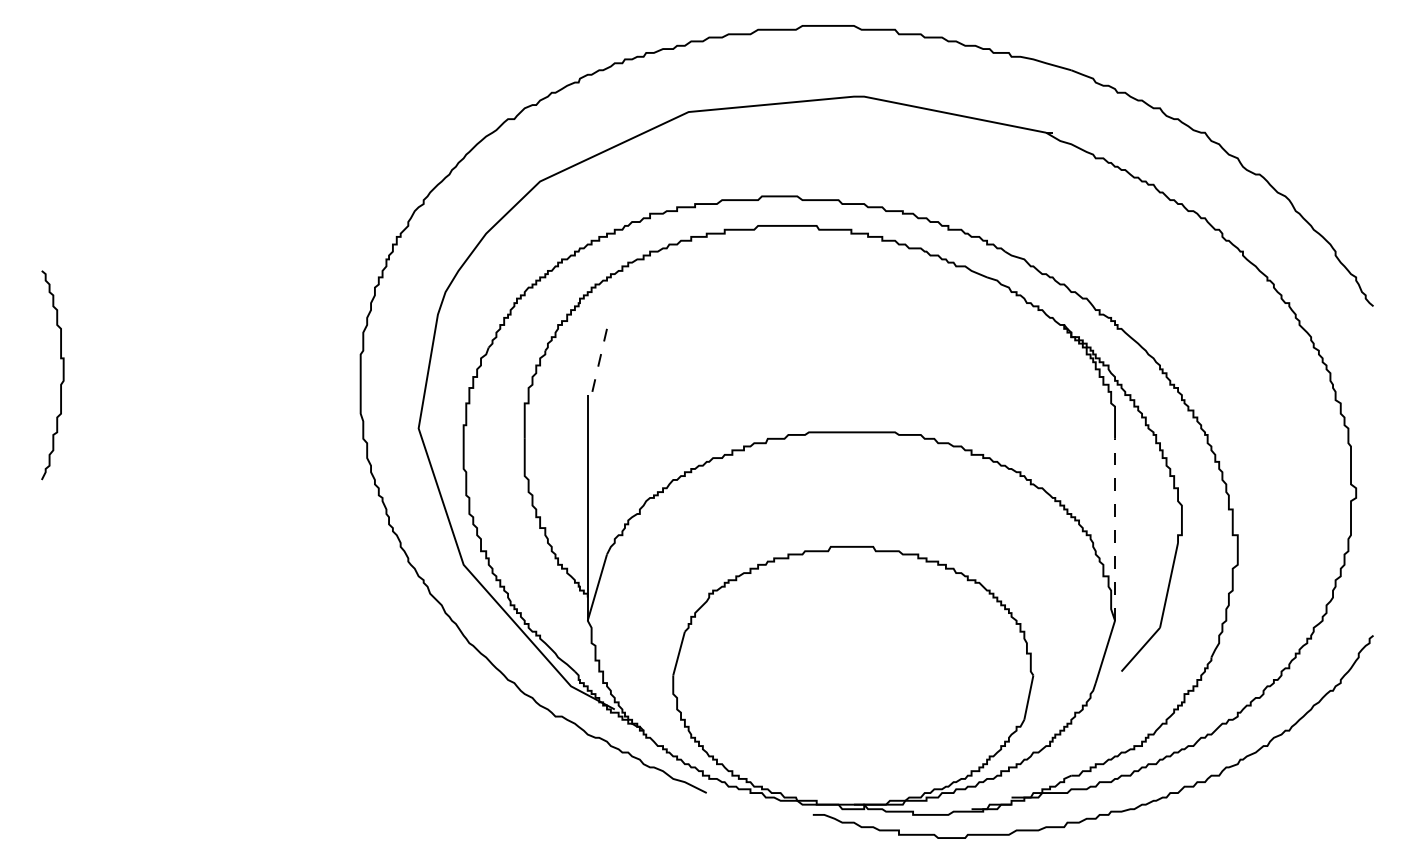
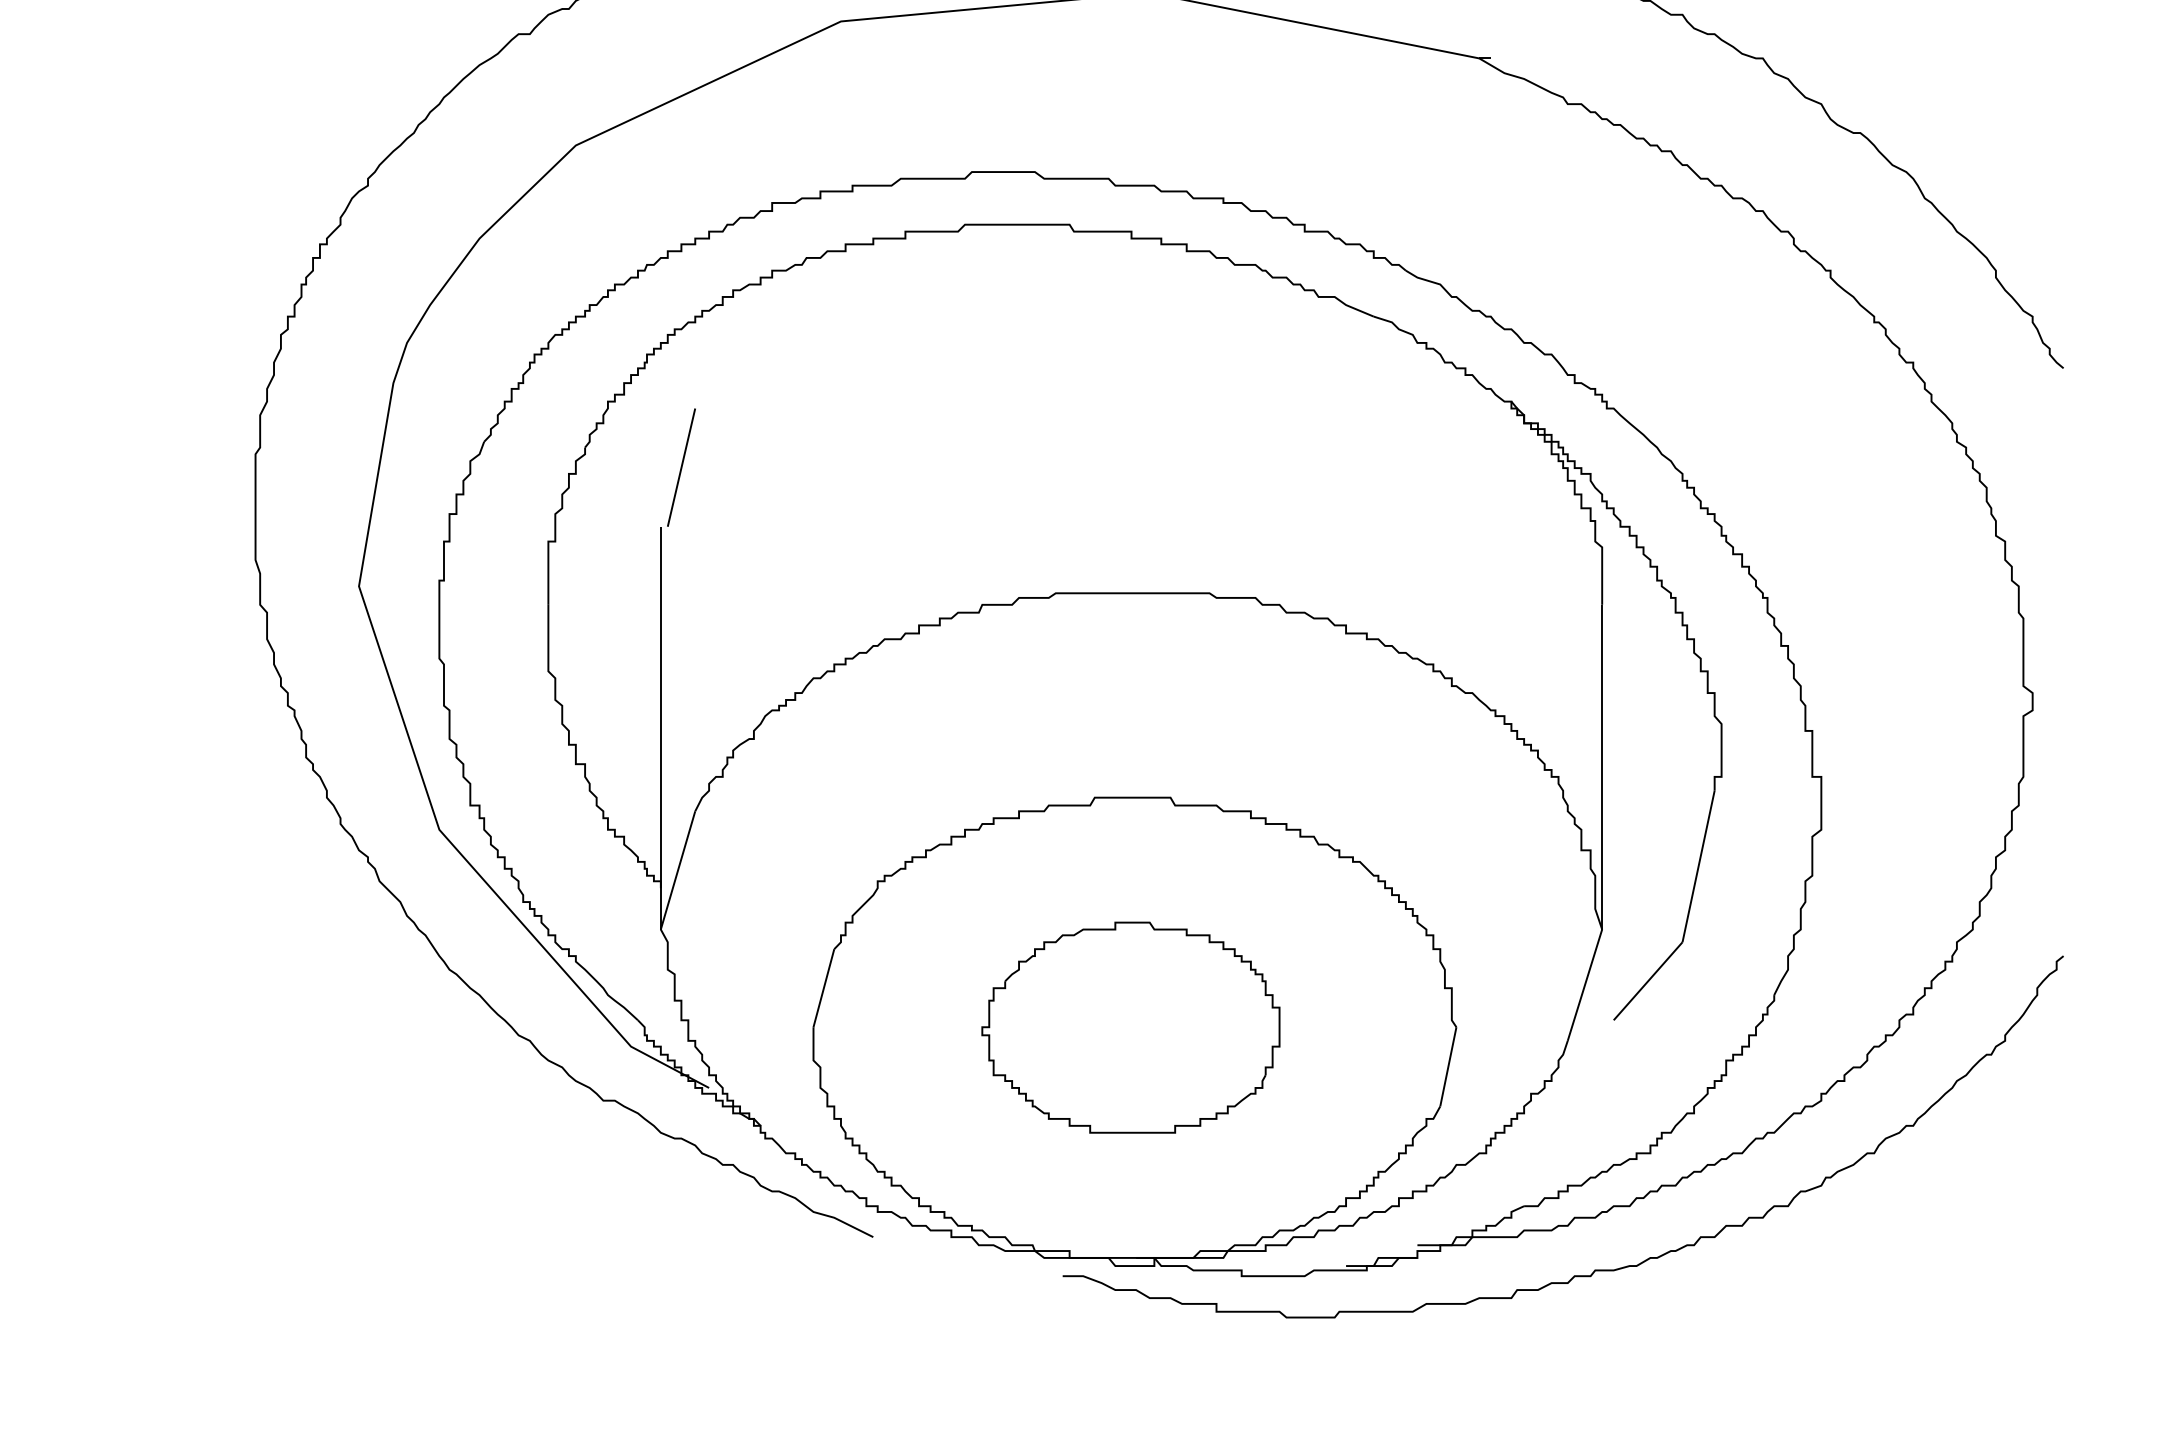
line: (599, 362) -> (681, 468), dashed -> solid
line: (1115, 529) -> (1603, 766), dashed -> solid
part: (850, 675) -> (1129, 1027), added

